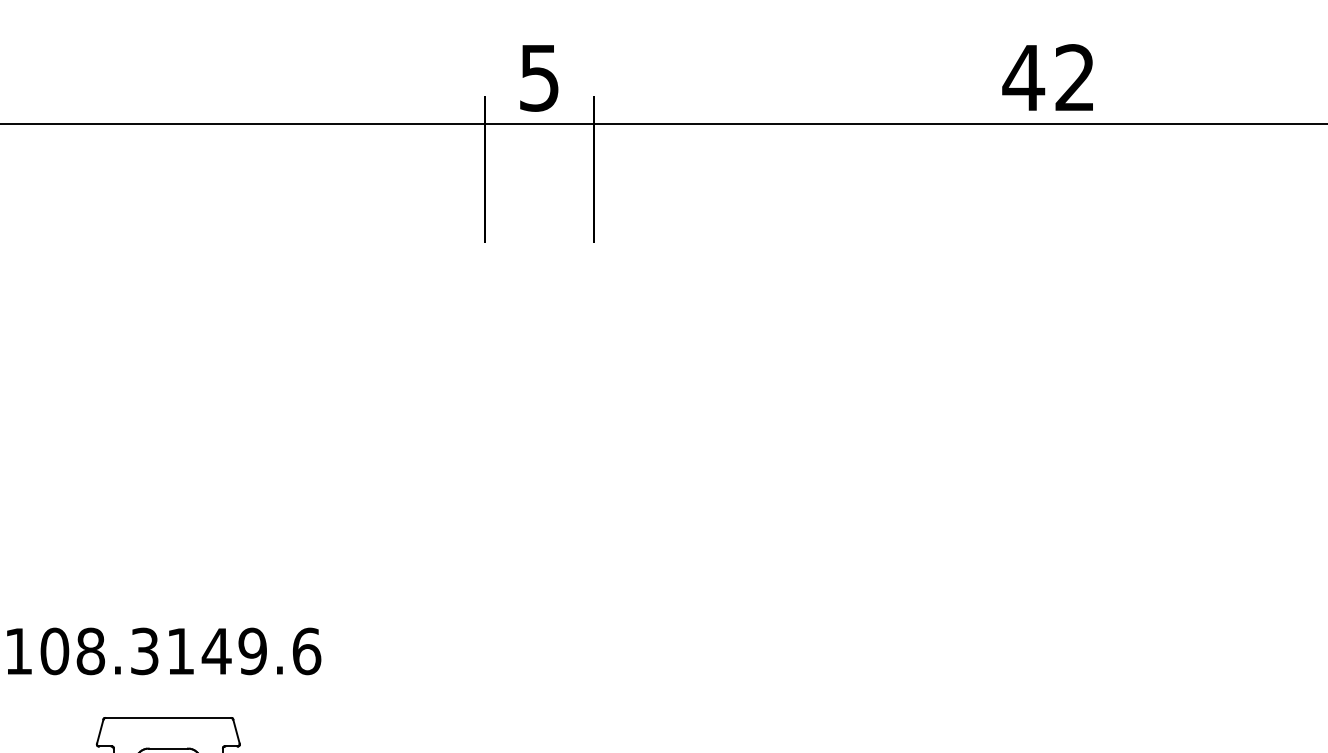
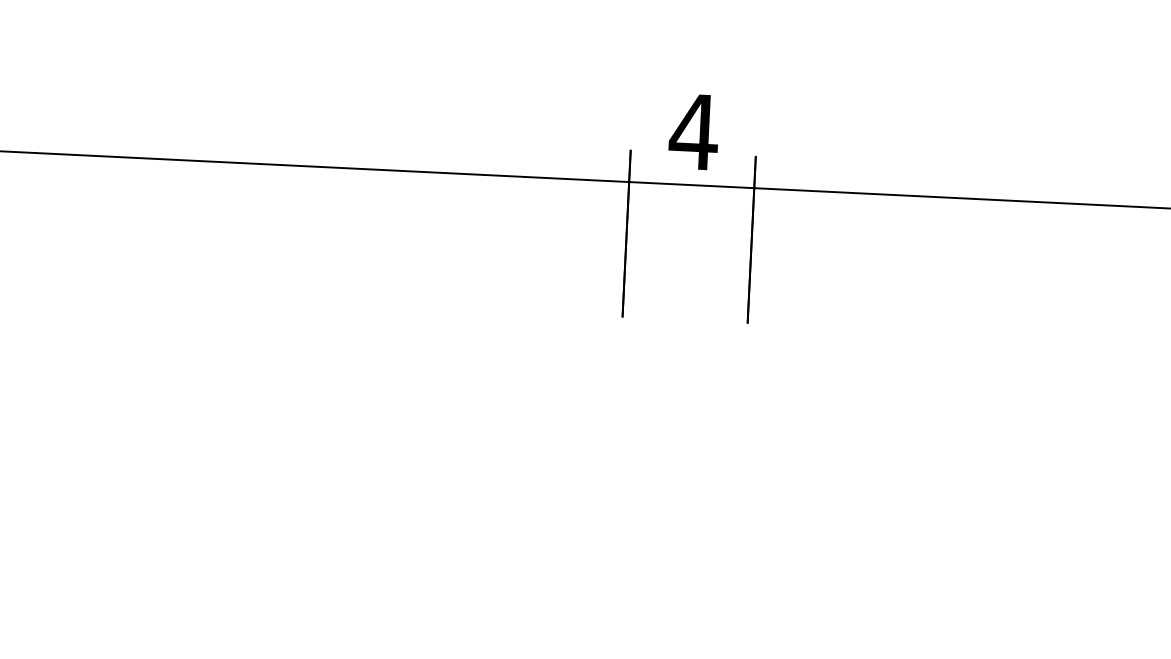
text: (539, 78) -> (694, 132), 5 -> 4

